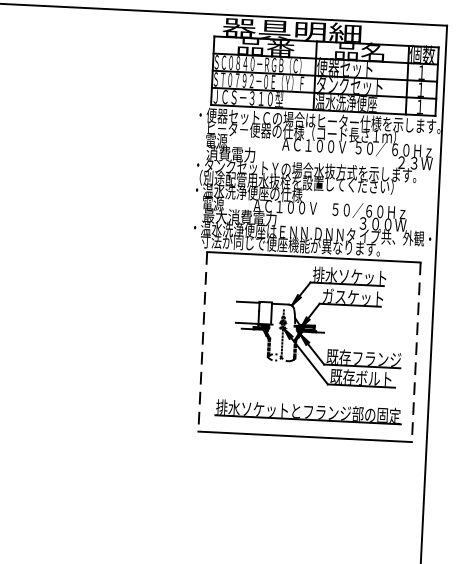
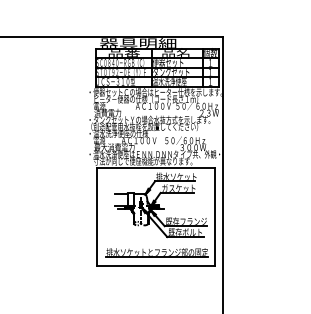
line: (202, 342) -> (97, 217), dashed -> solid
line: (417, 353) -> (215, 217), dashed -> solid

